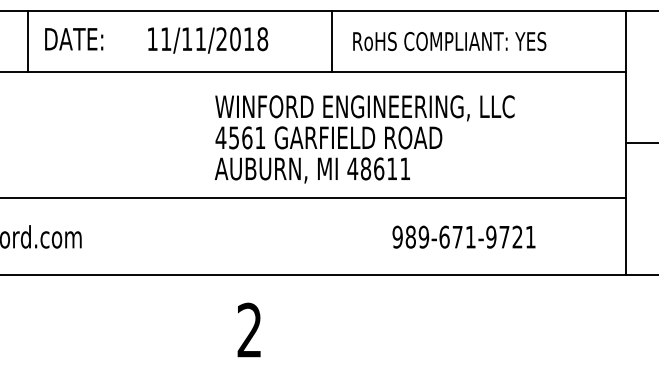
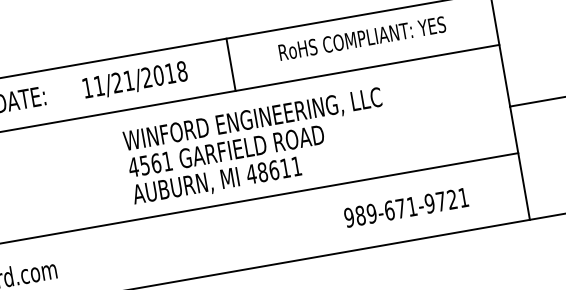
text: (187, 38) -> (117, 82), 11/11/2018 -> 11/21/2018
line: (332, 40) -> (231, 64), moved
text: (449, 41) -> (362, 38), moved
text: (364, 139) -> (257, 147), moved
text: (463, 236) -> (405, 207), moved

